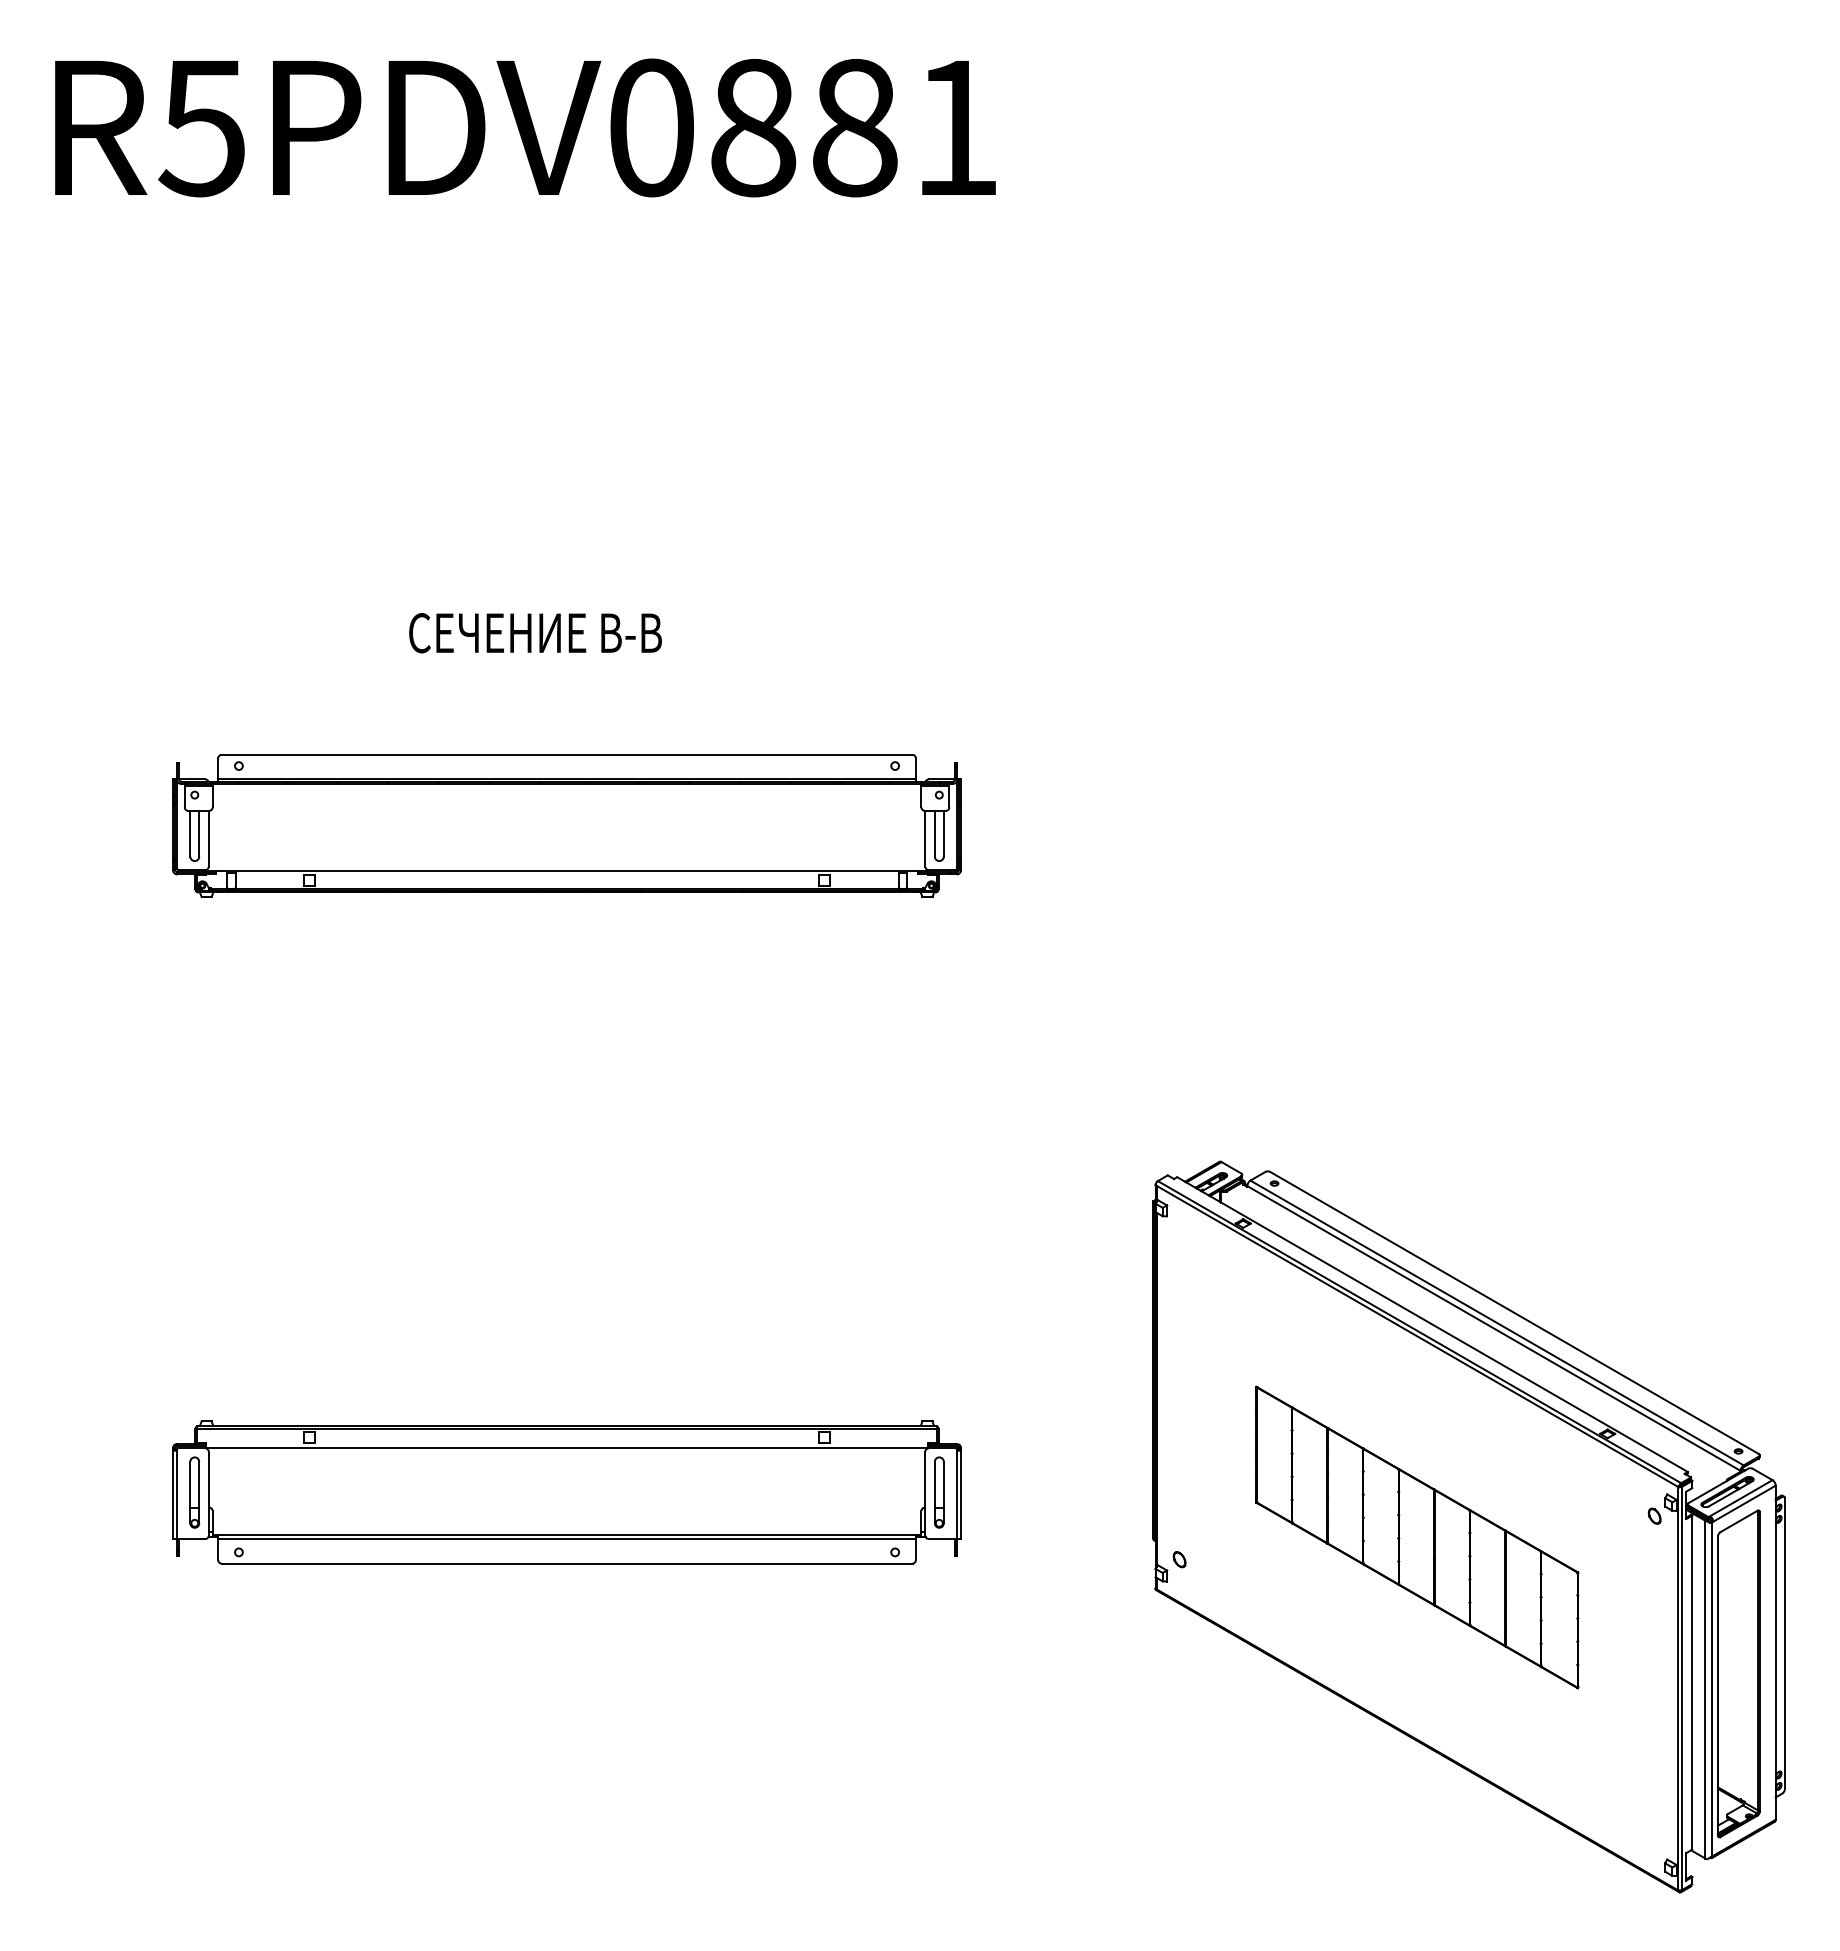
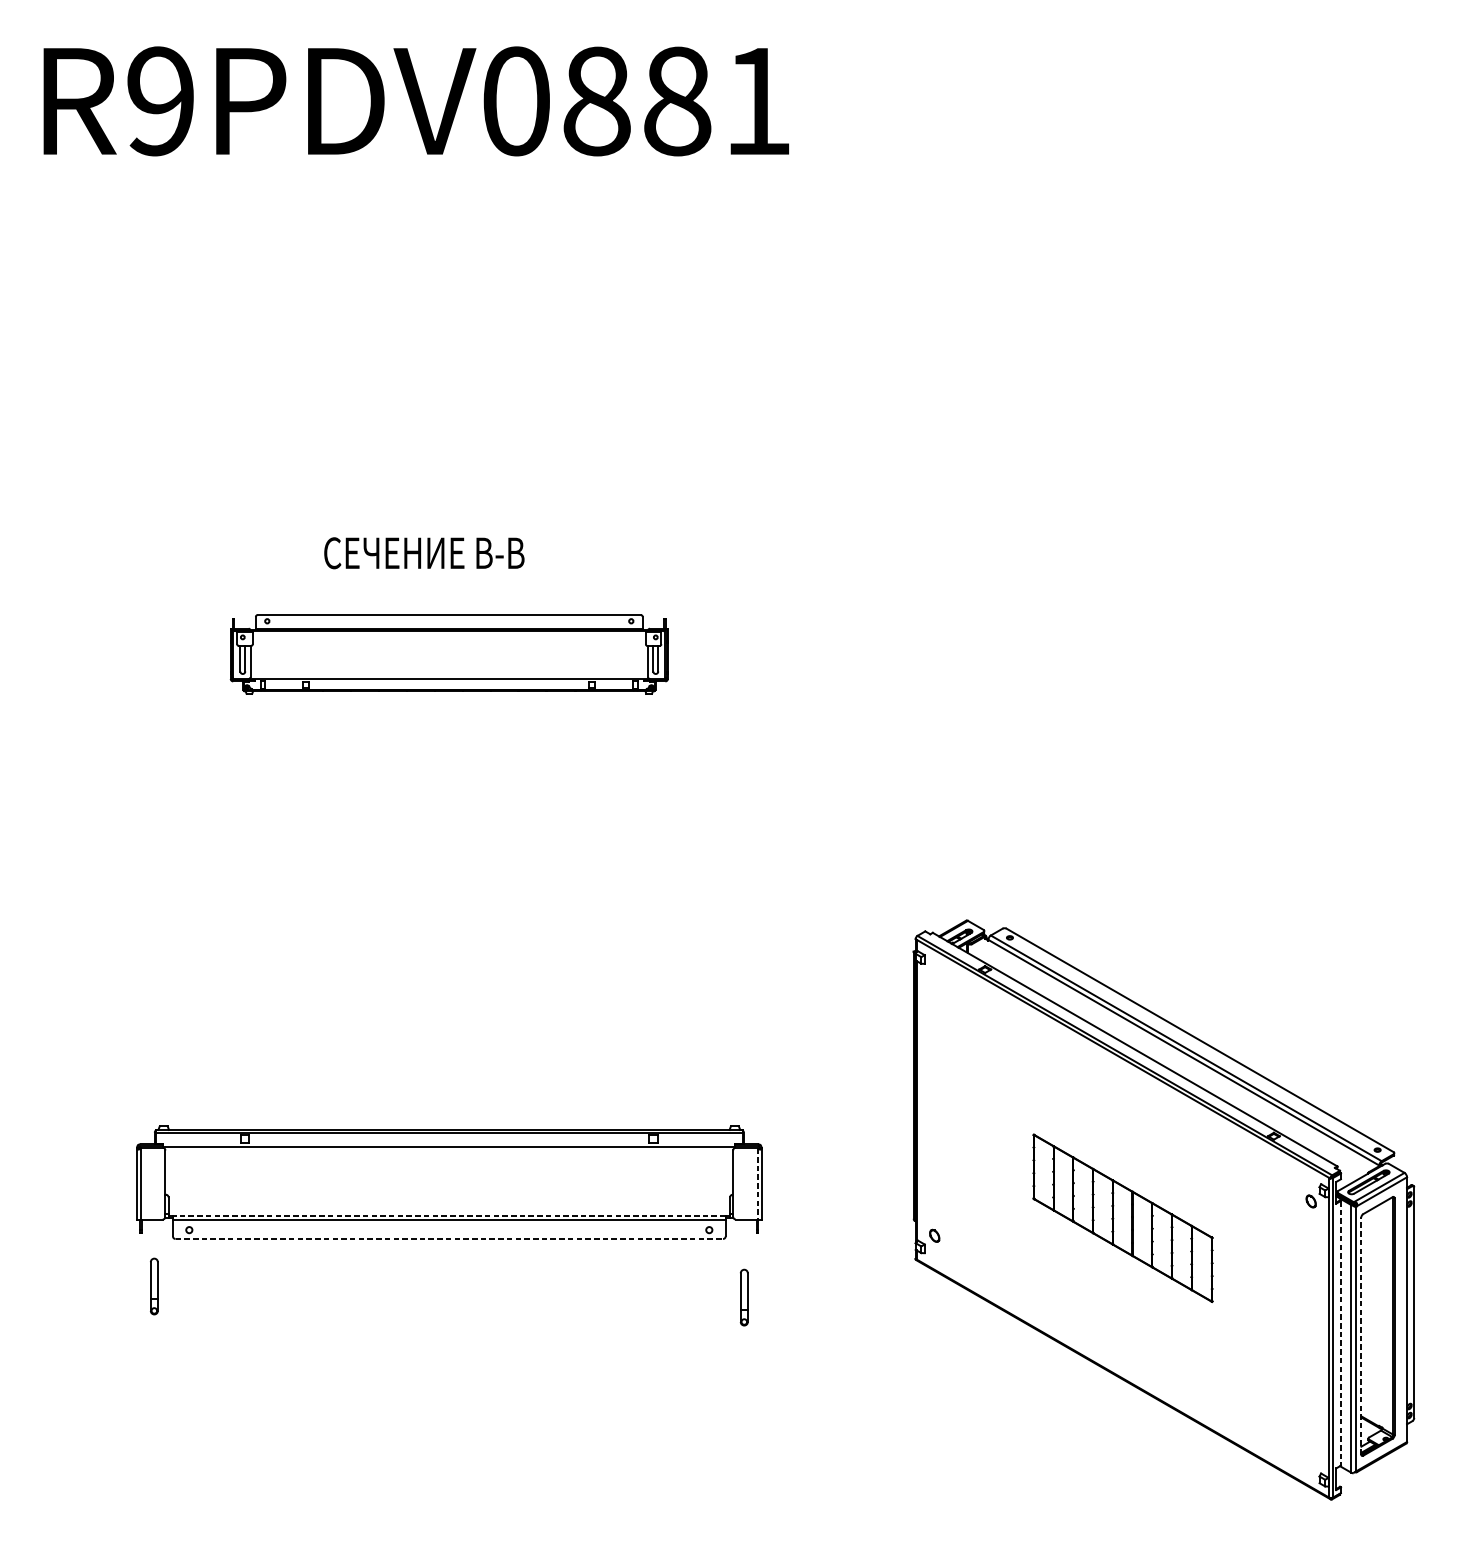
text: (201, 127) -> (159, 101), R5PDV0881 -> R9PDV0881
text: (535, 633) -> (424, 553), moved
part: (566, 825) -> (448, 654), size x0.7
part: (194, 1492) -> (154, 1286), moved
part: (939, 1492) -> (744, 1297), moved
line: (956, 1494) -> (757, 1184), solid -> dashed
line: (567, 1534) -> (449, 1215), solid -> dashed
part: (1417, 1537) -> (1123, 1218), size x0.7
line: (567, 1563) -> (449, 1238), solid -> dashed
line: (1692, 1683) -> (1341, 1334), solid -> dashed
line: (1718, 1686) -> (1361, 1336), solid -> dashed

